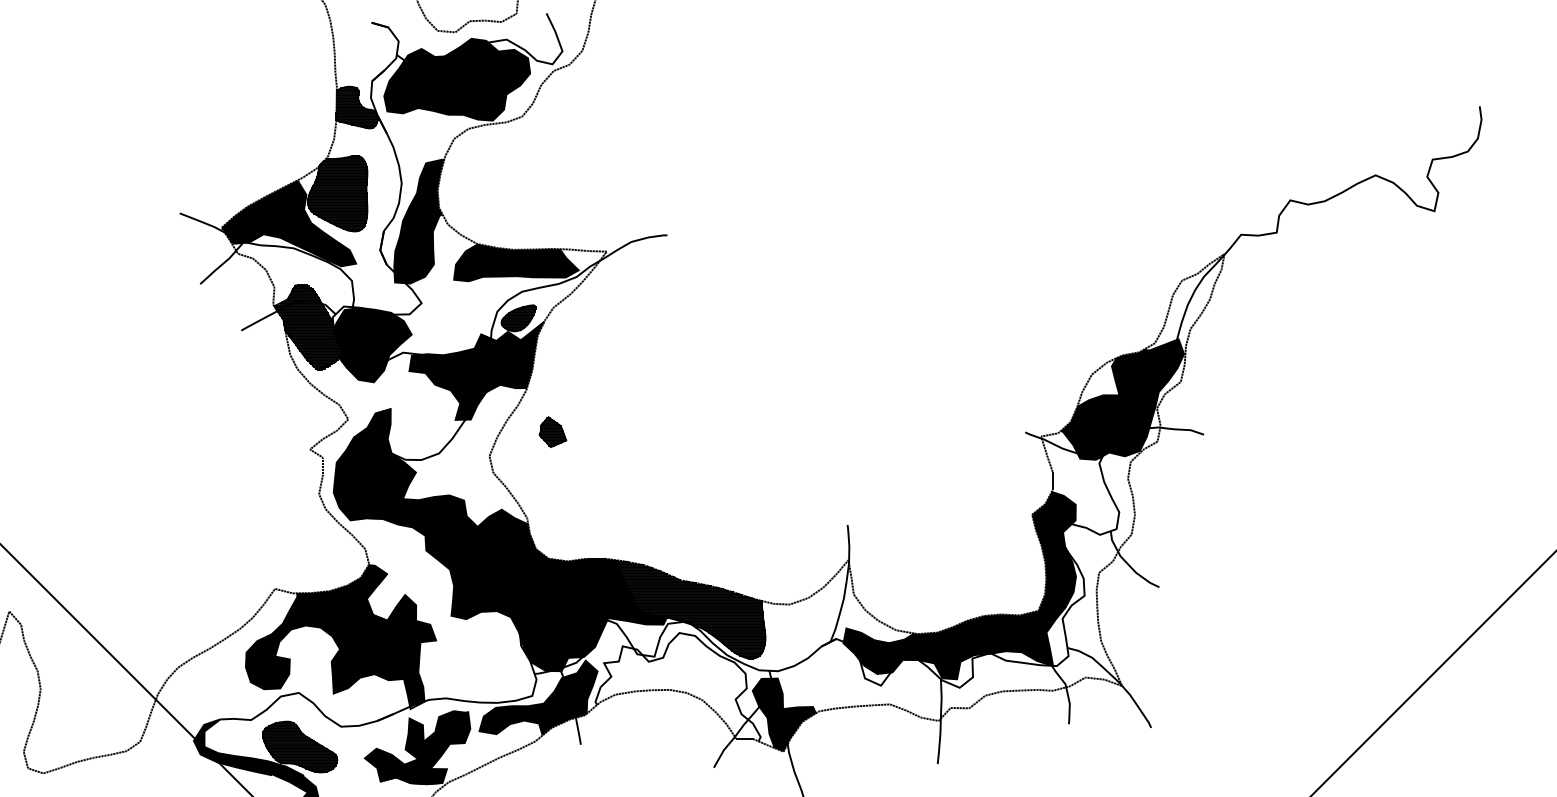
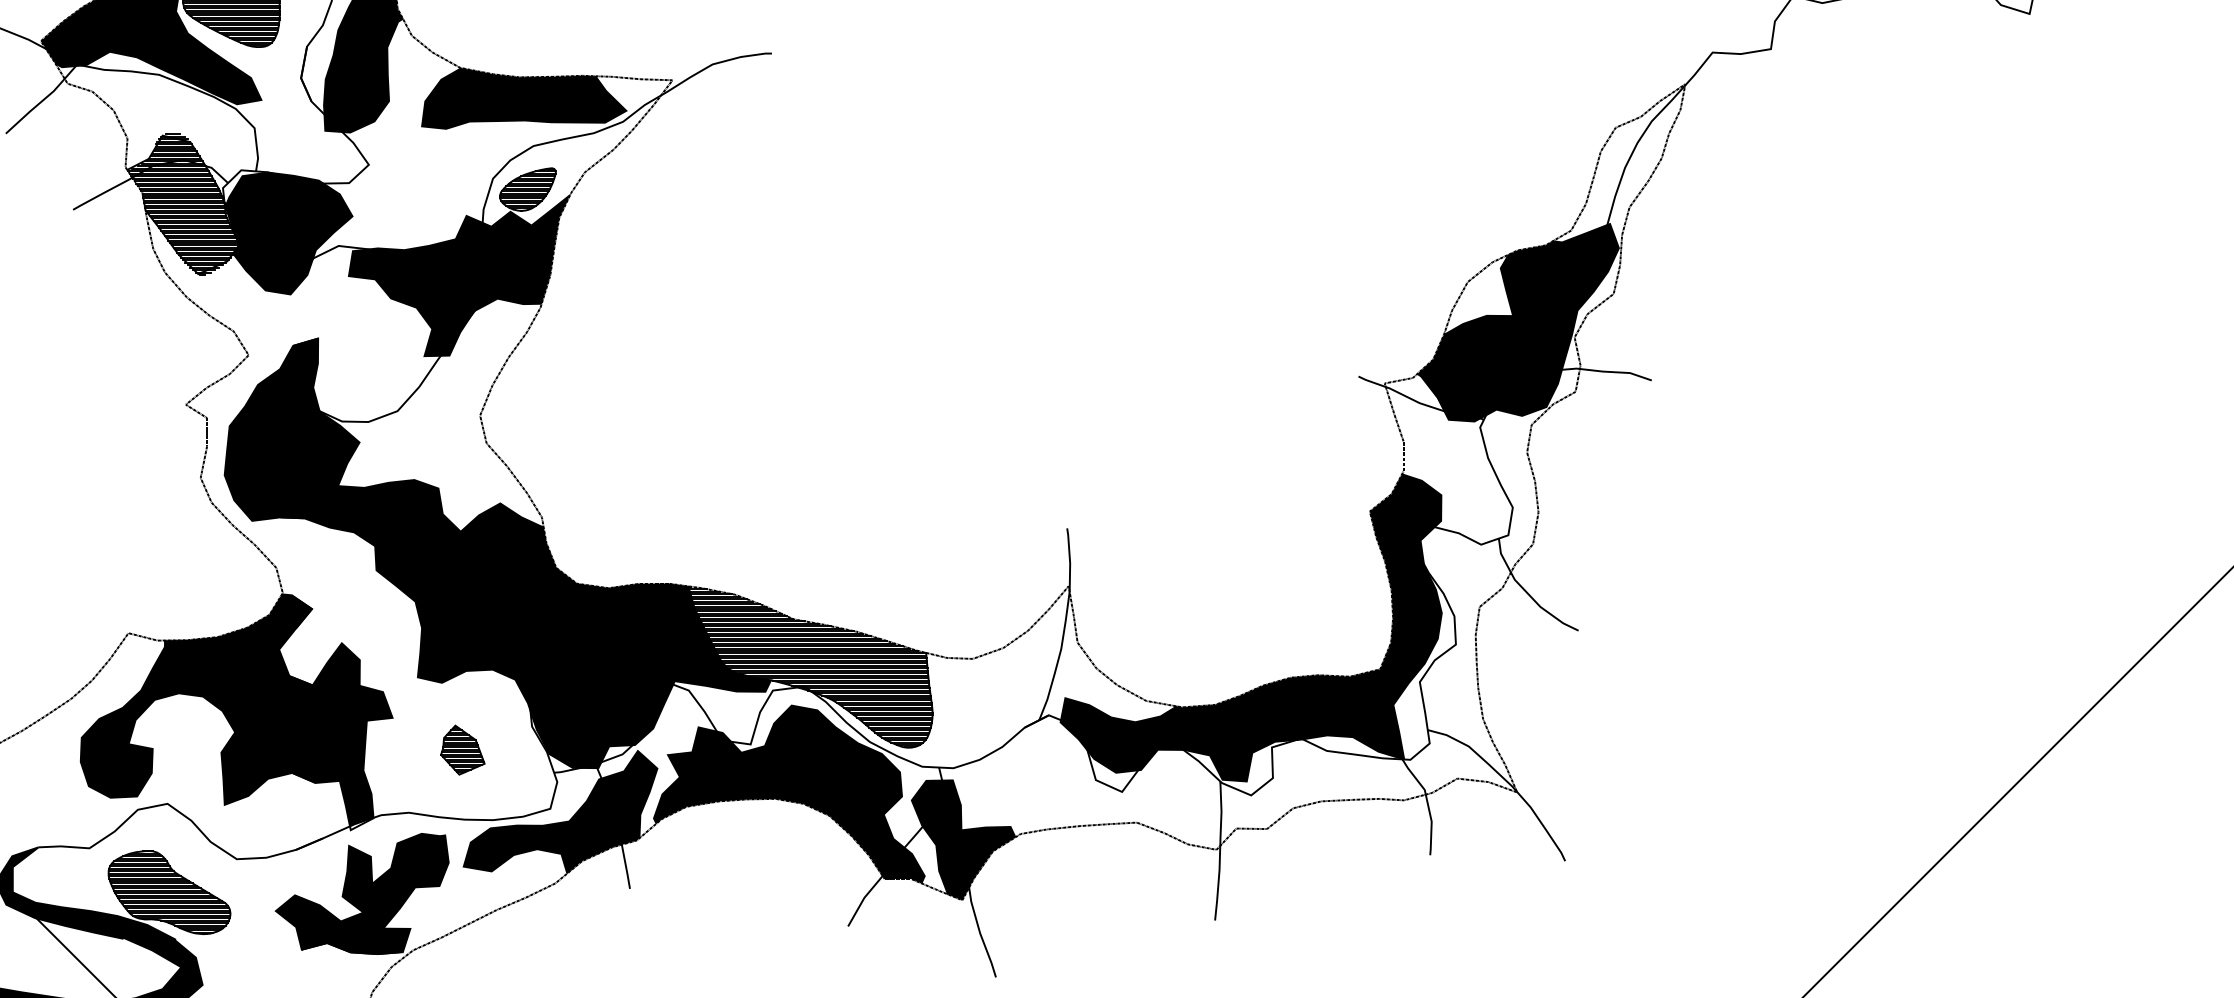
part: (552, 431) -> (462, 749), moved
fill: (677, 687) -> (788, 794), added

